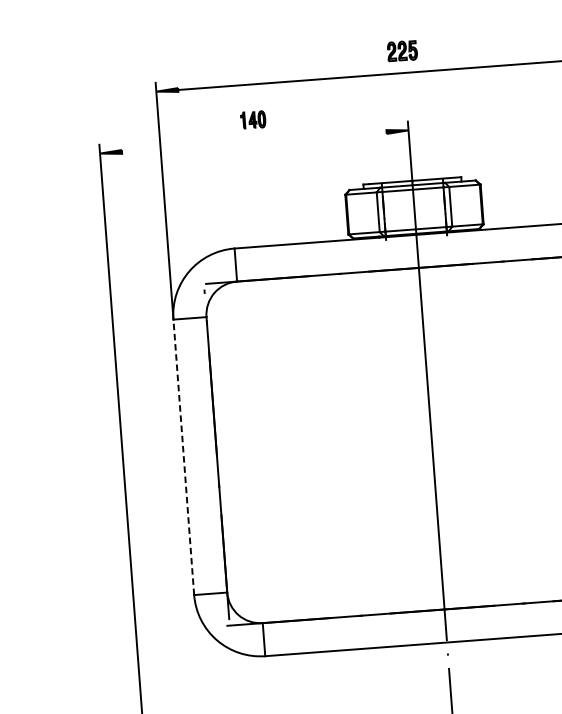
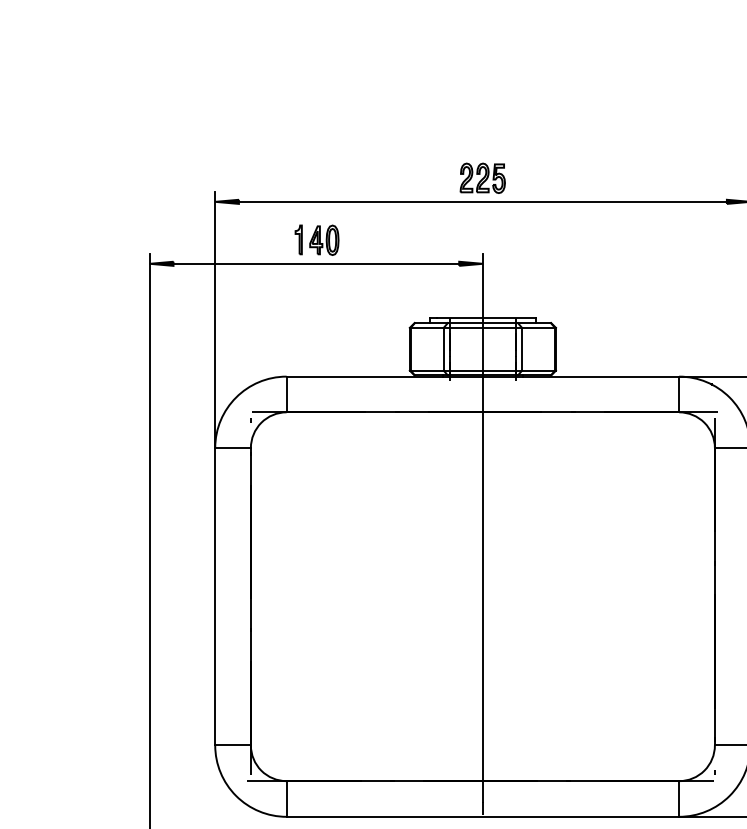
part: (402, 50) -> (482, 177), size x1.43
part: (252, 119) -> (316, 239), size x1.67
line: (254, 141) -> (316, 263), added
line: (184, 457) -> (215, 596), dashed -> solid

